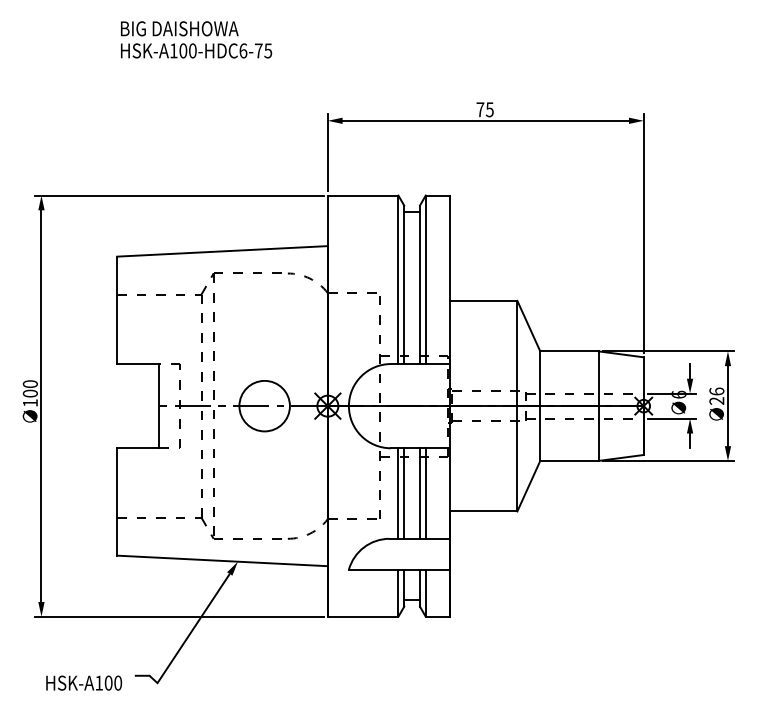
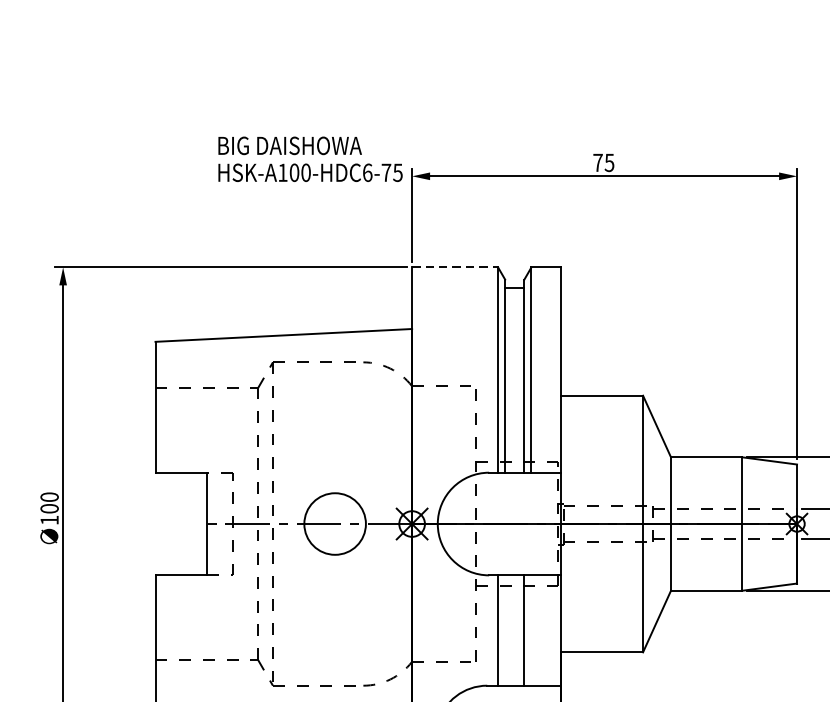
text: (196, 39) -> (310, 158), moved
line: (363, 195) -> (455, 267), solid -> dashed
line: (404, 493) -> (505, 630), removed
line: (425, 493) -> (531, 630), removed

